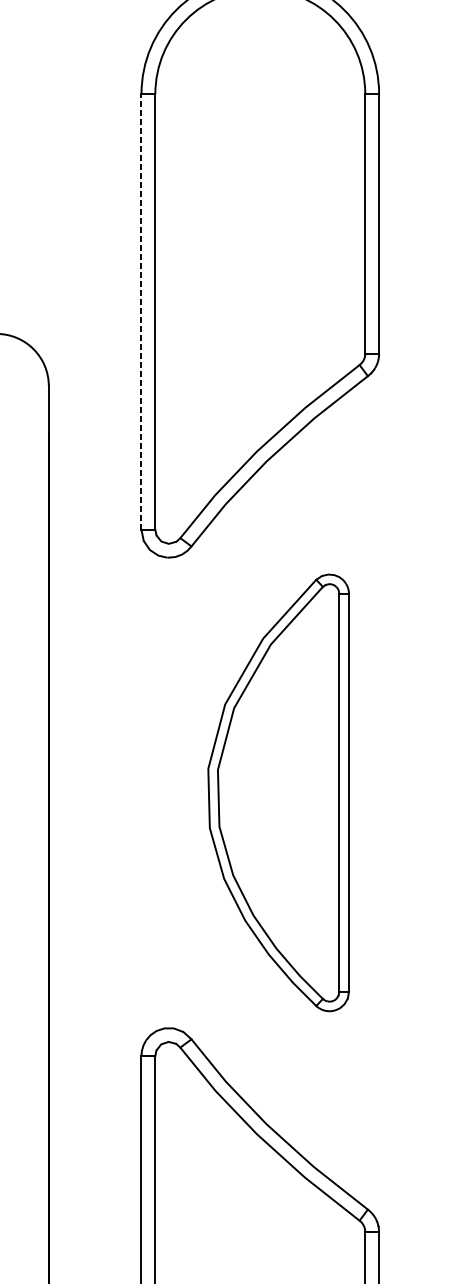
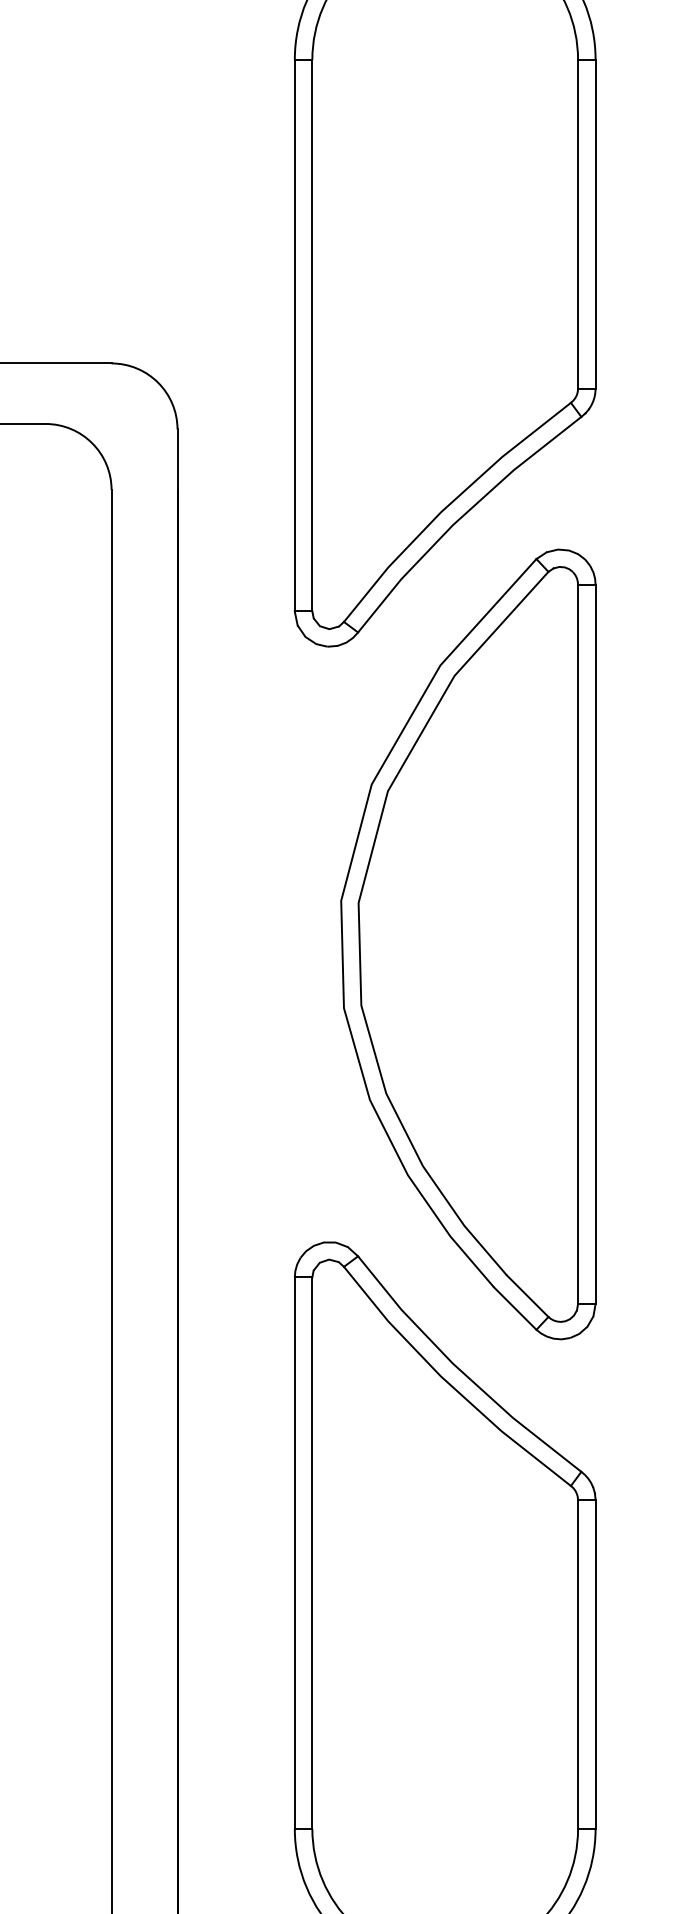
line: (141, 311) -> (294, 335), dashed -> solid
part: (278, 792) -> (468, 944), size x1.43

